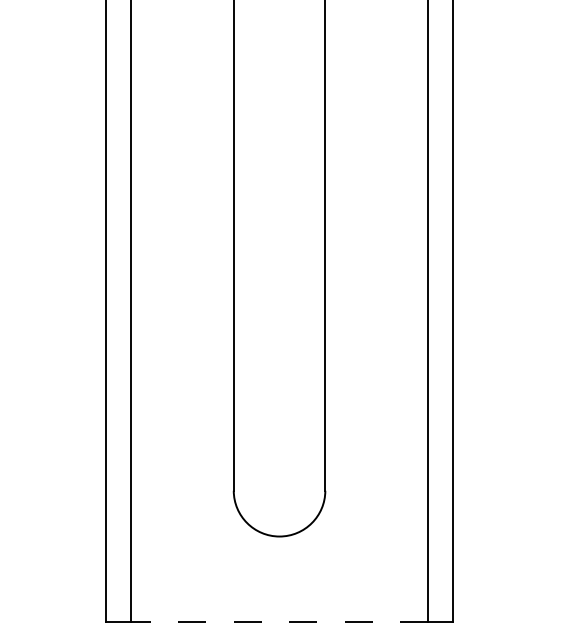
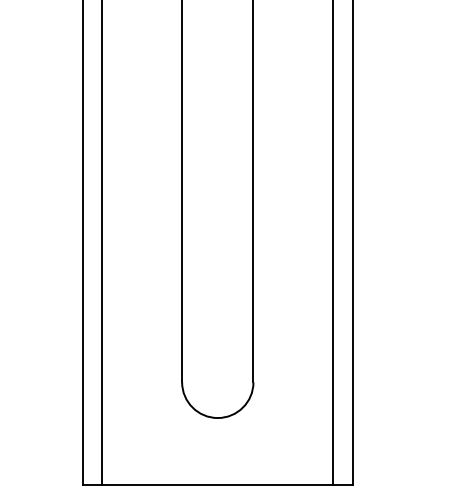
line: (279, 621) -> (217, 484), dashed -> solid

